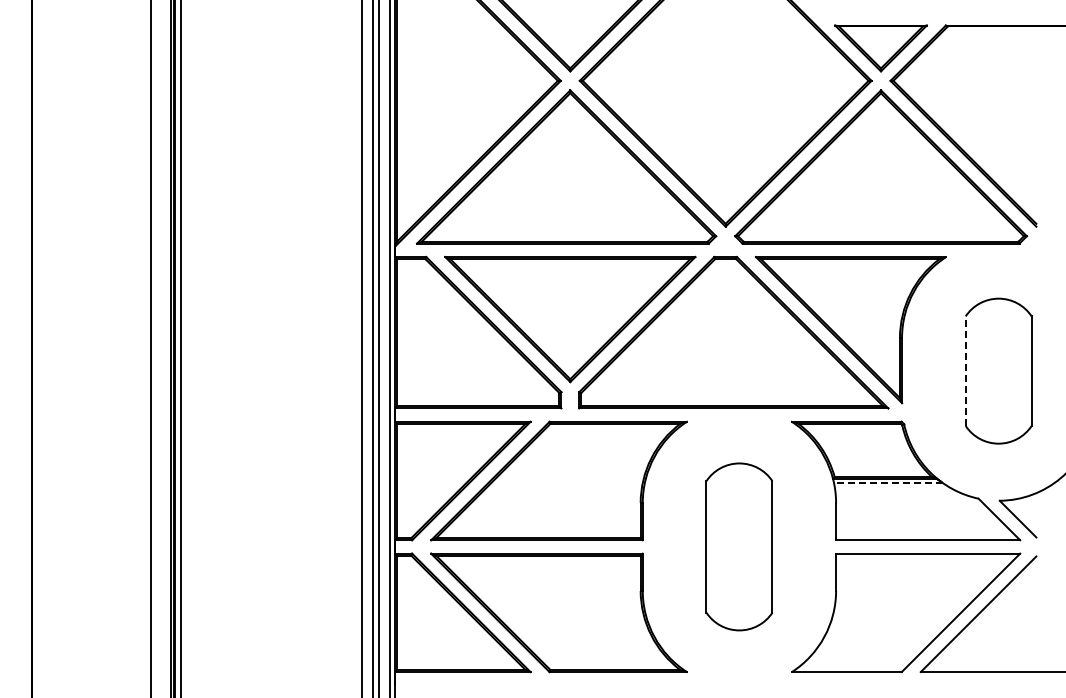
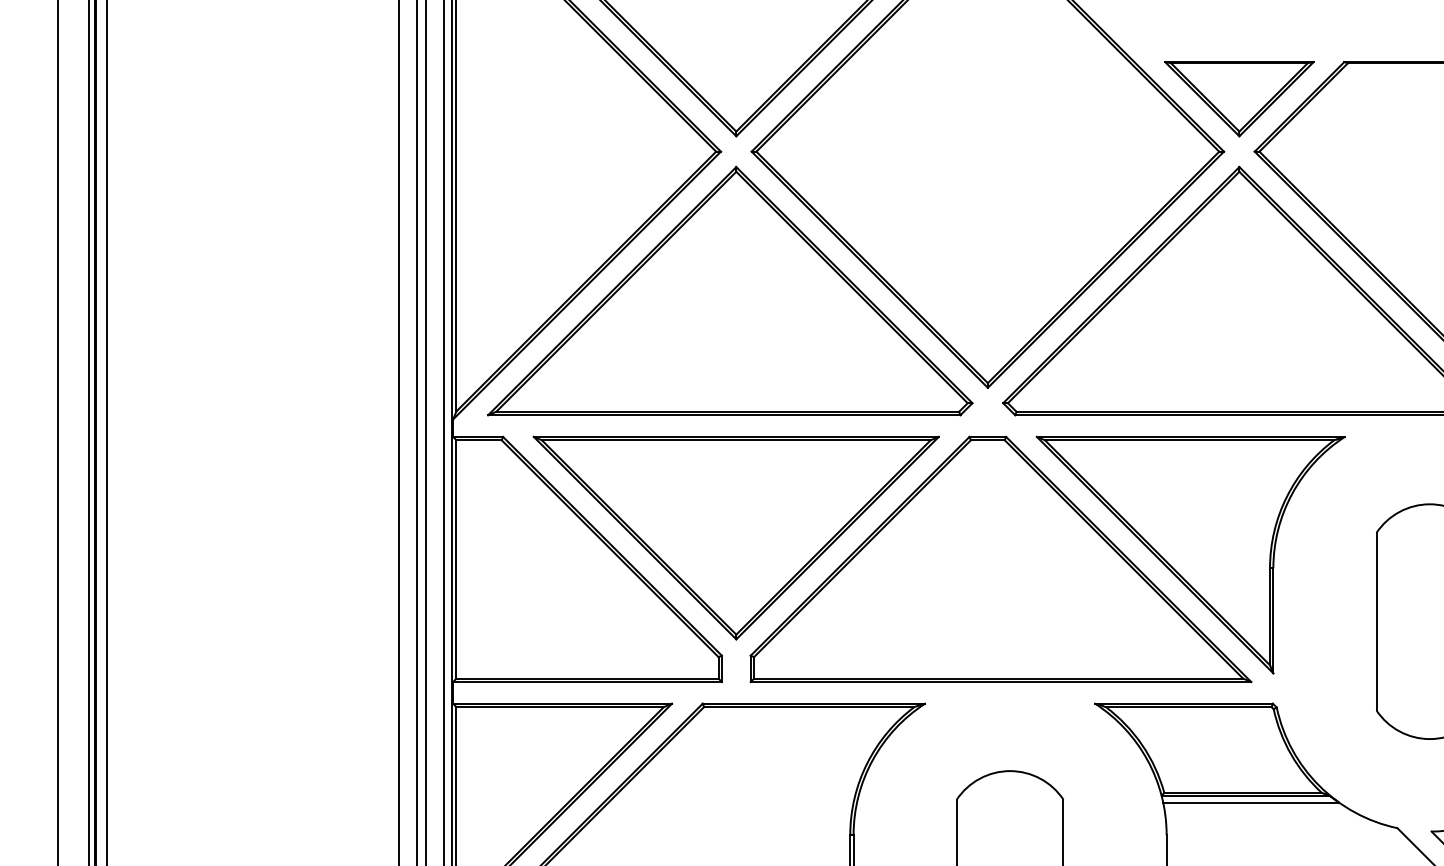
line: (965, 371) -> (1376, 622), dashed -> solid
line: (887, 483) -> (1249, 803), dashed -> solid

